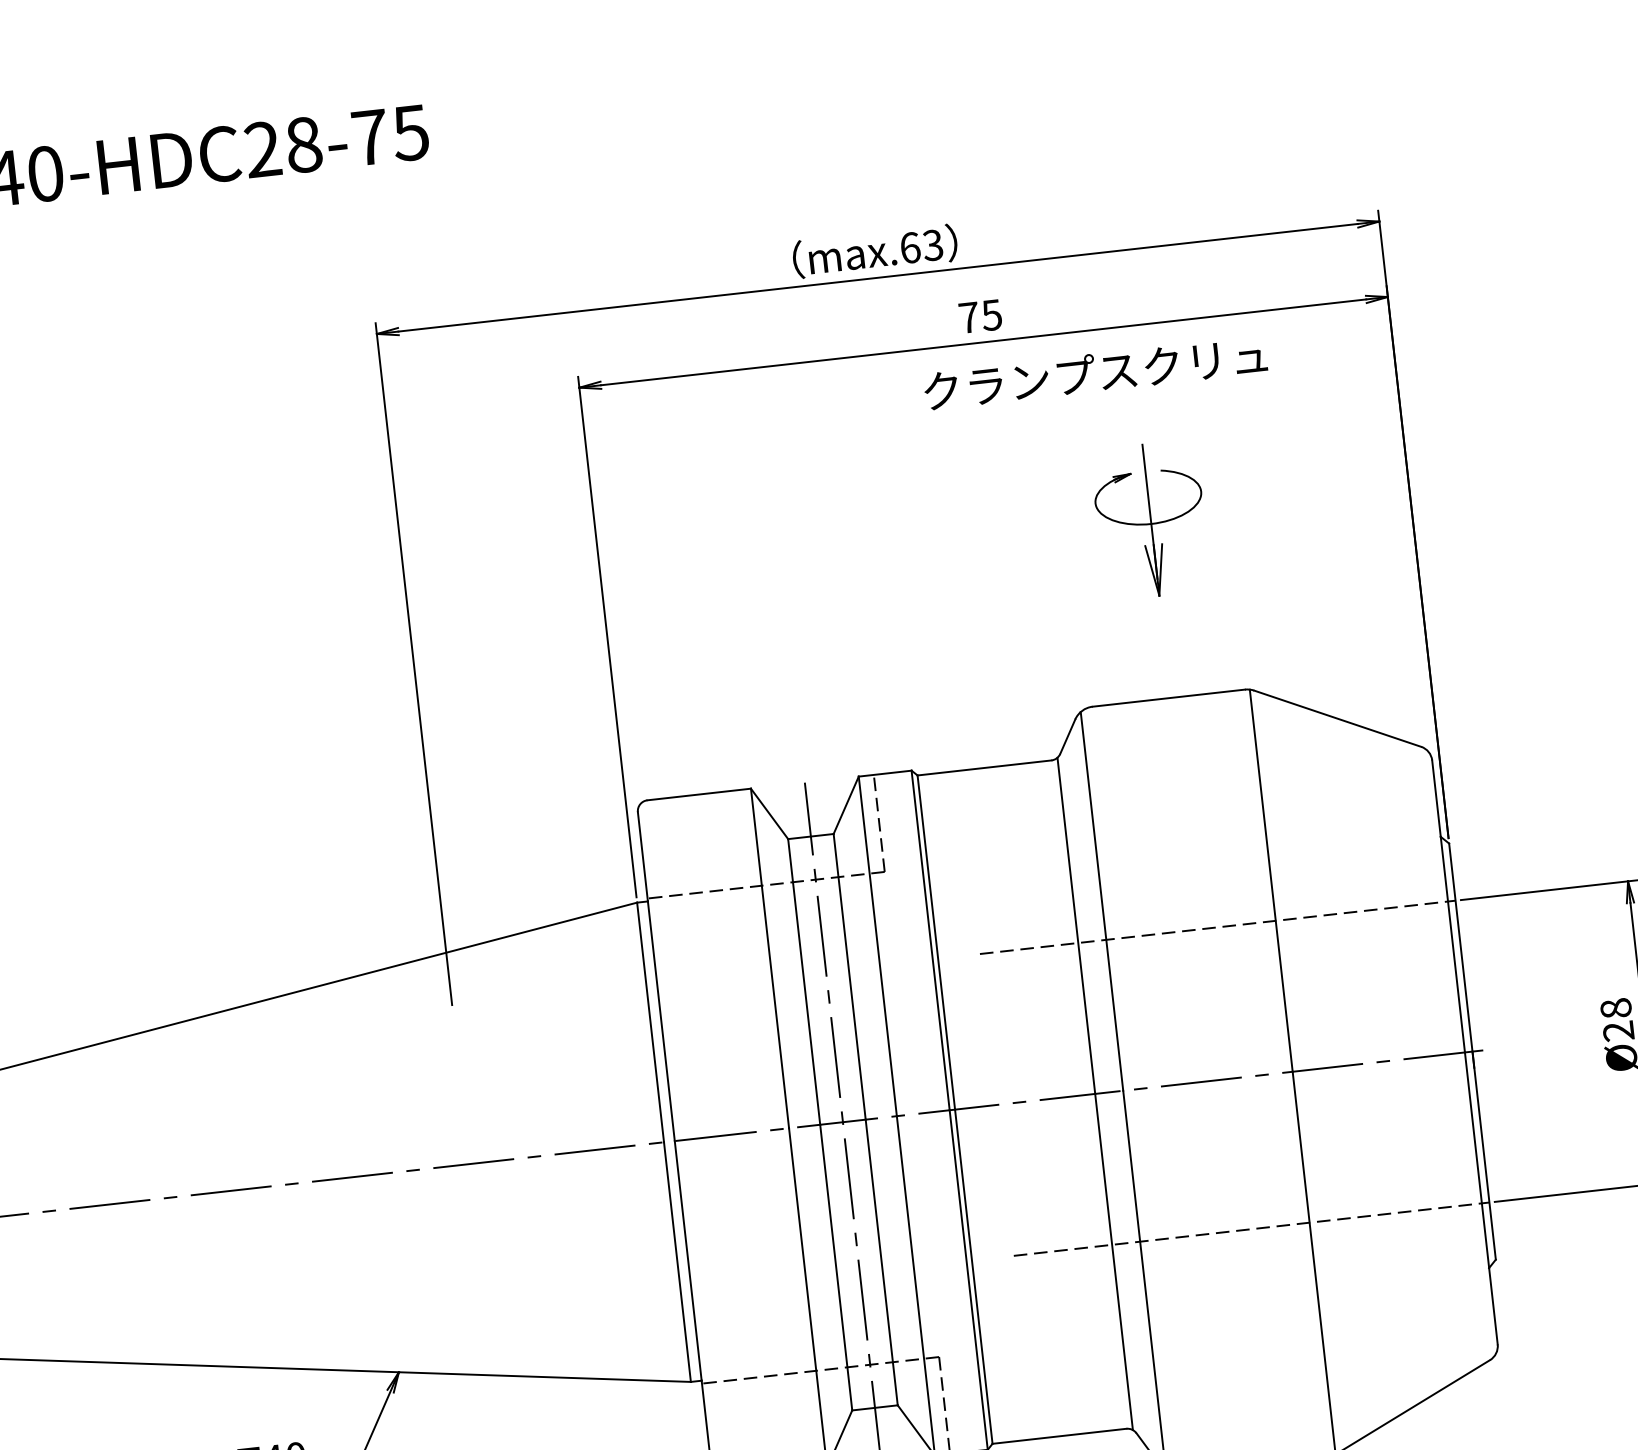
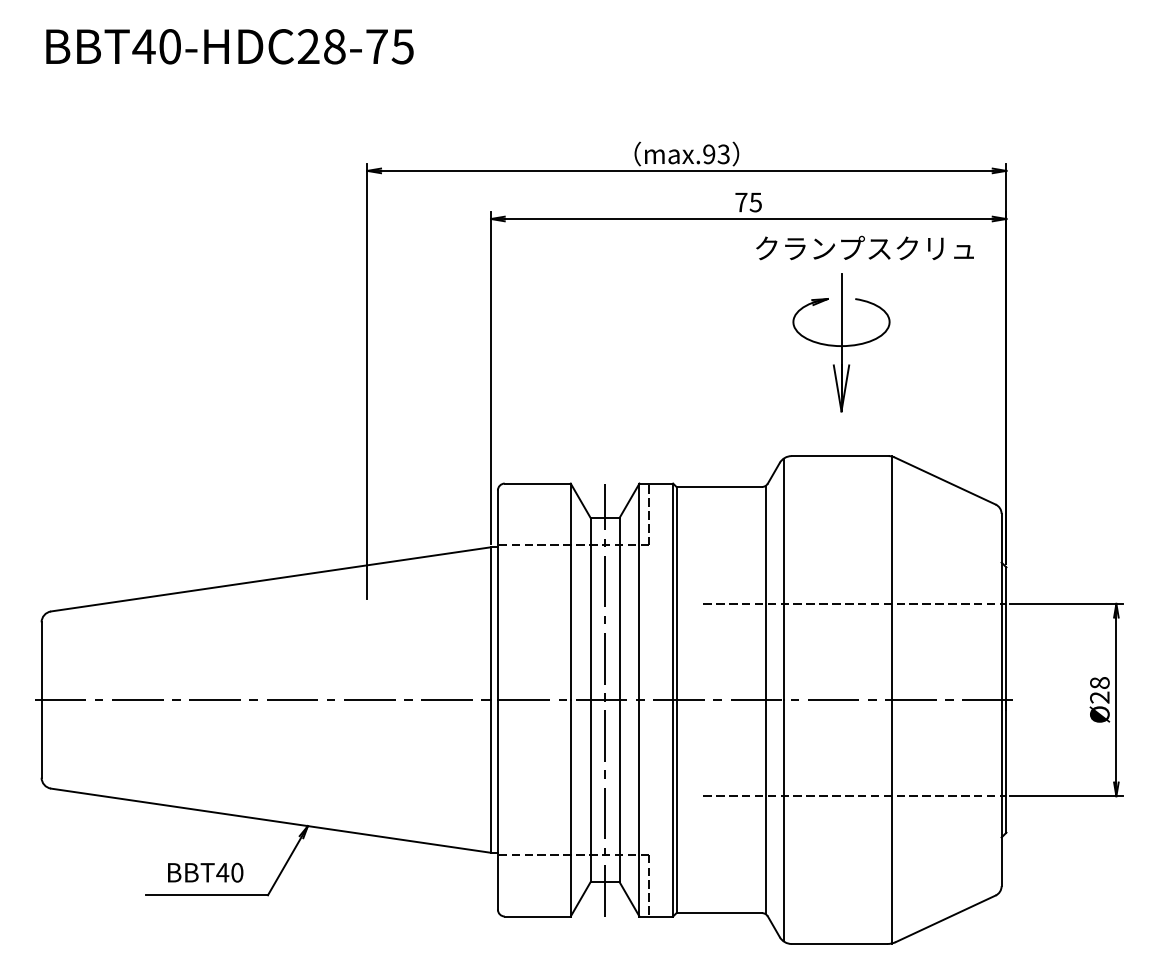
text: (910, 248) -> (709, 154), max.63 -> max.93
text: (1094, 371) -> (864, 247), moved
part: (1150, 519) -> (841, 342), size x1.43

